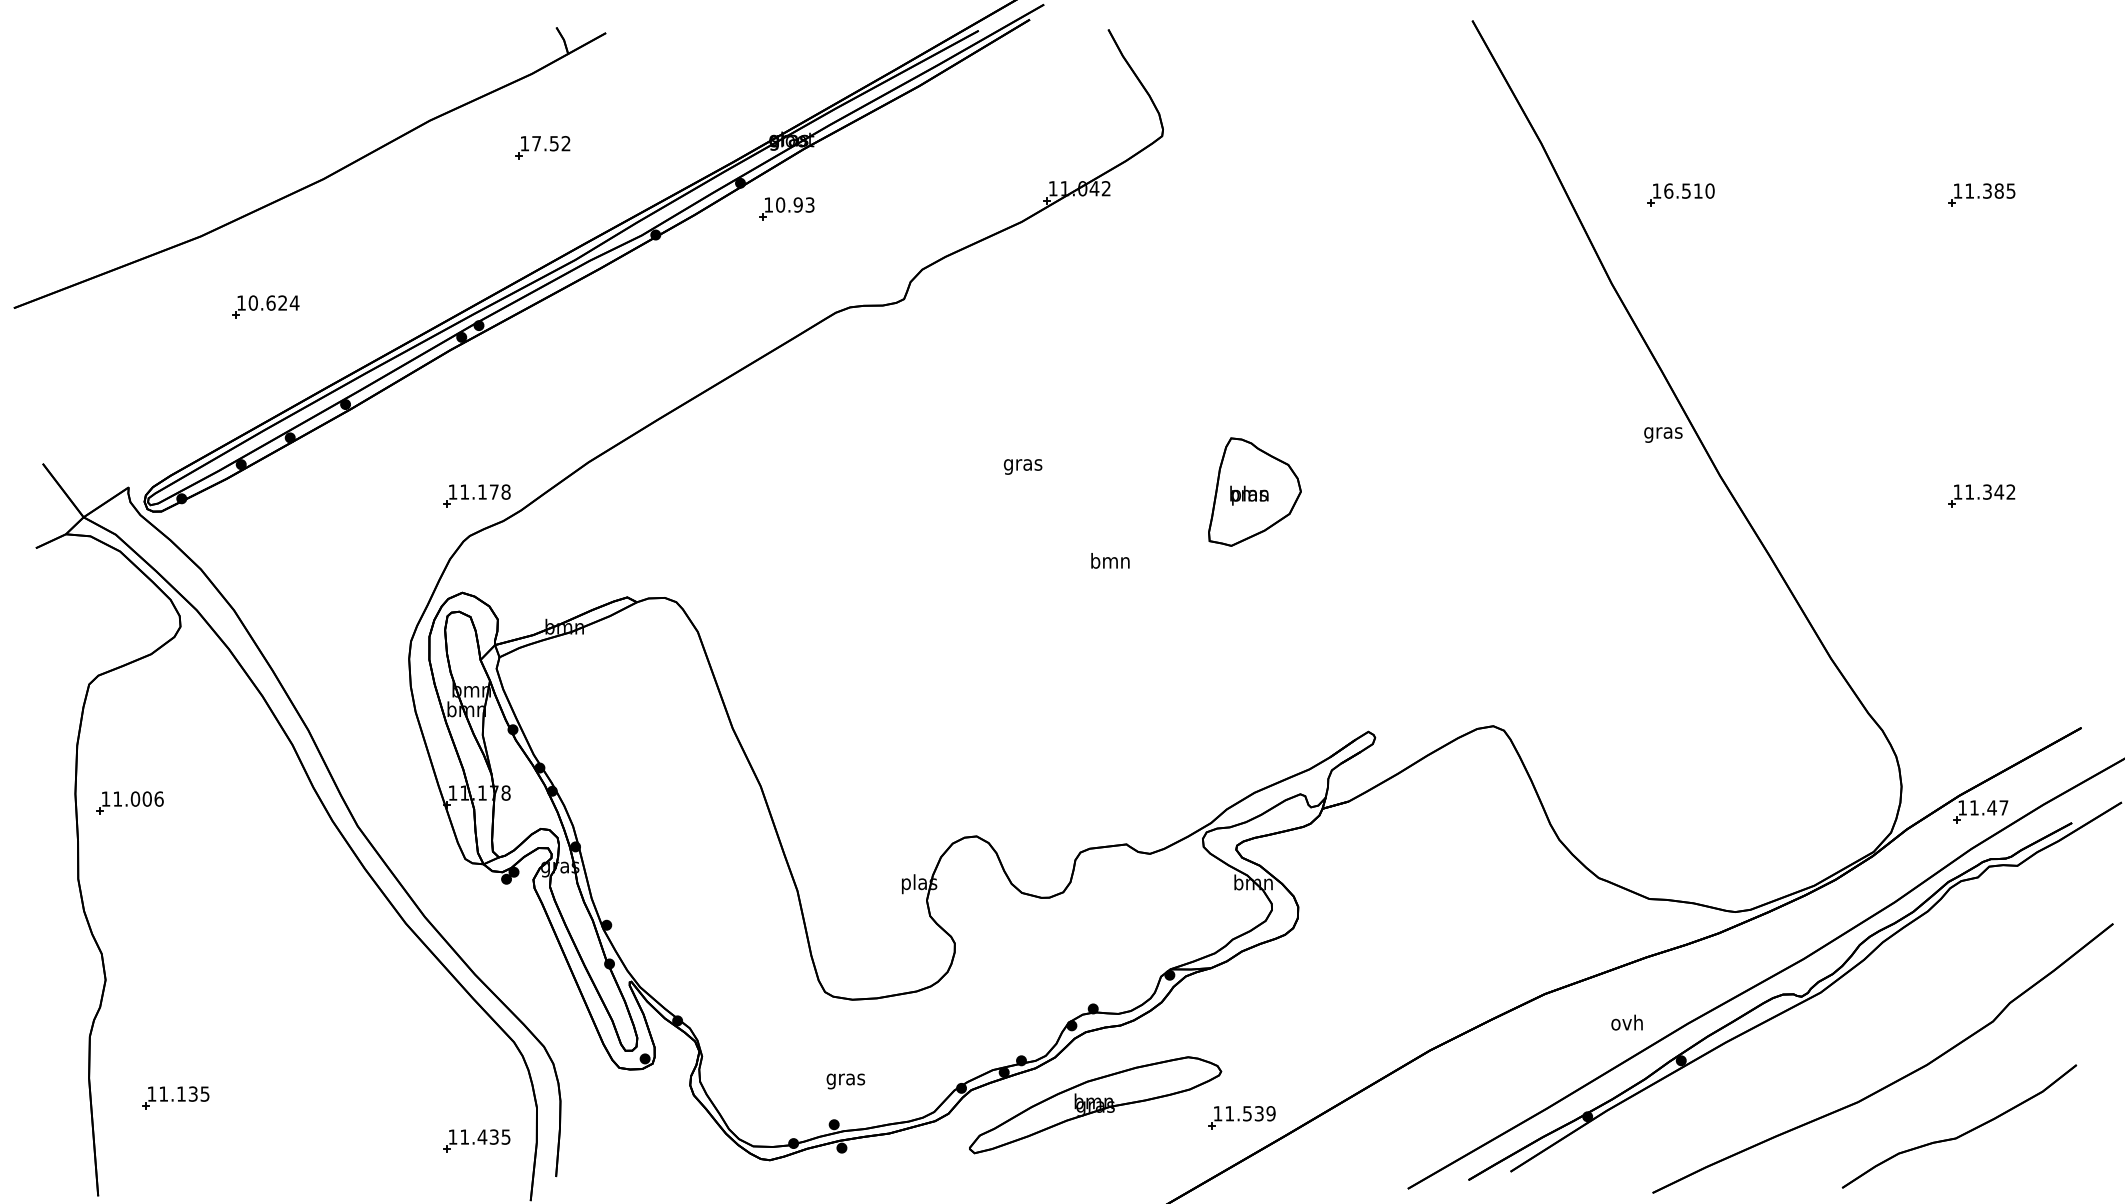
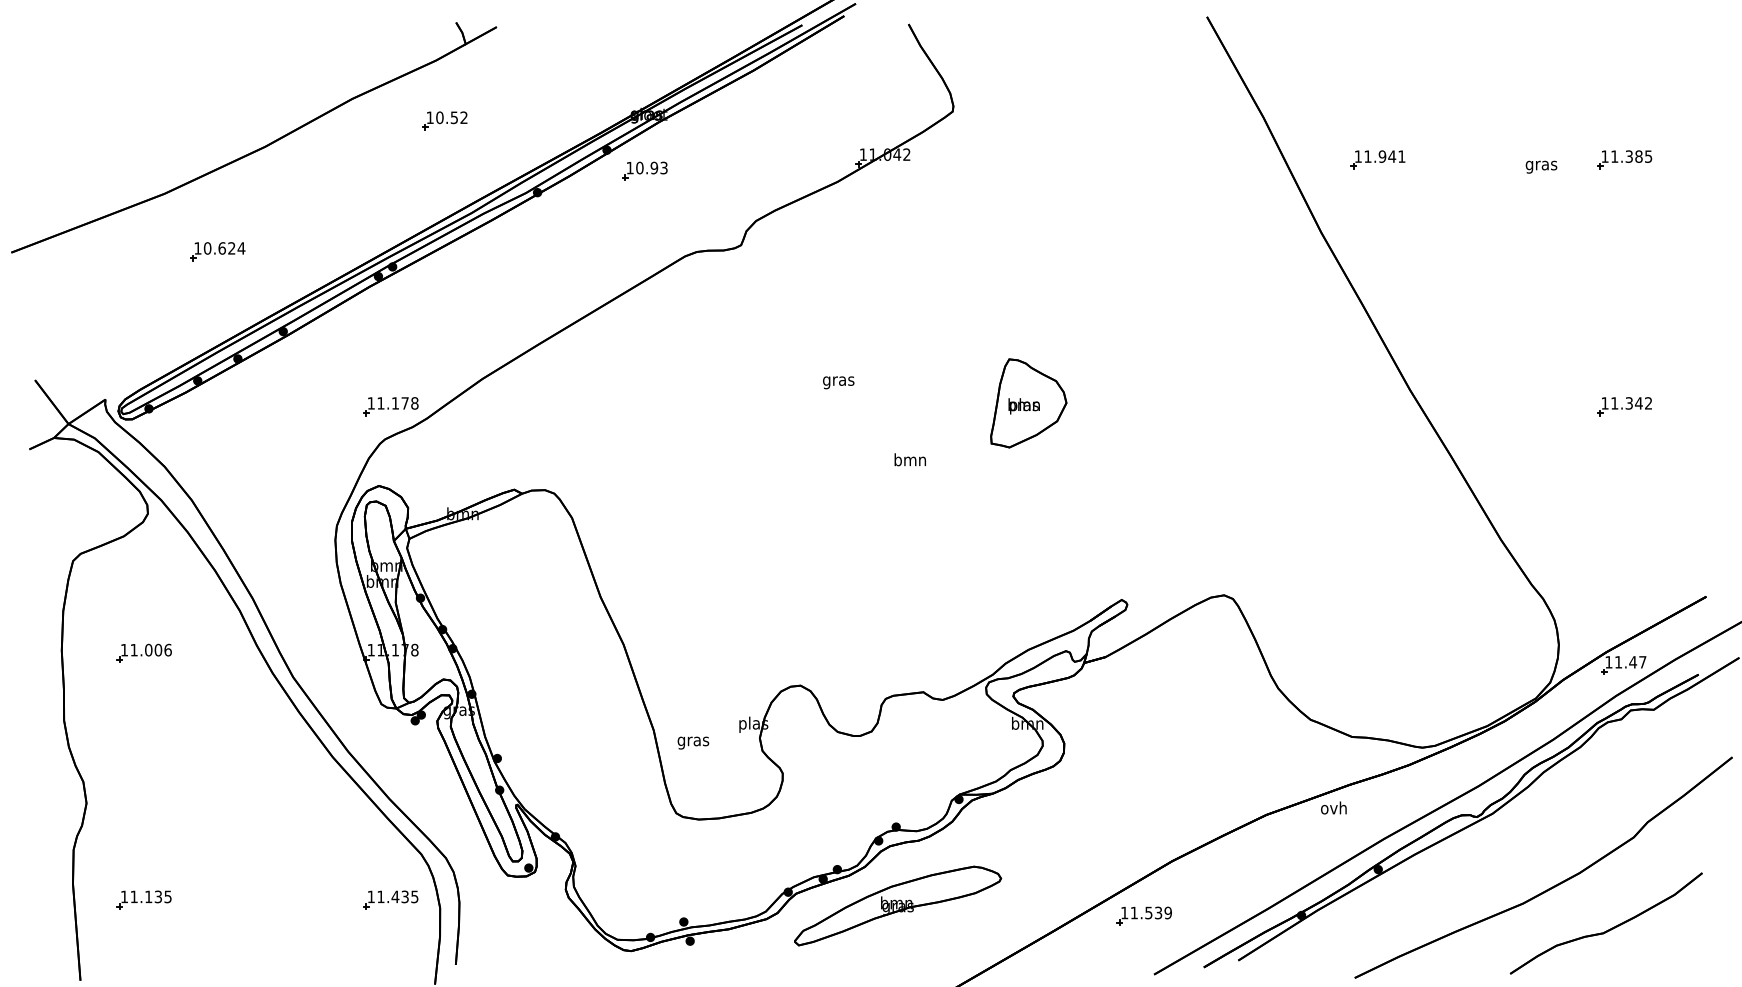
text: (536, 143) -> (439, 117), 17.52 -> 10.52
text: (1689, 190) -> (1385, 156), 16.510 -> 11.941
text: (1663, 434) -> (1541, 166), moved
part: (129, 802) -> (143, 652), moved
text: (1626, 1022) -> (1333, 807), moved
text: (845, 1081) -> (693, 743), moved
part: (1241, 1117) -> (1143, 916), moved
part: (476, 1140) -> (390, 899), moved

